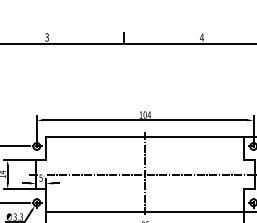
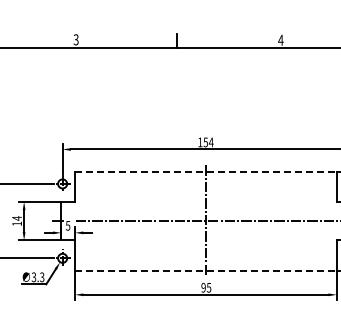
text: (144, 115) -> (205, 142), 104 -> 154
line: (144, 137) -> (205, 171), solid -> dashed
line: (144, 211) -> (205, 270), solid -> dashed

